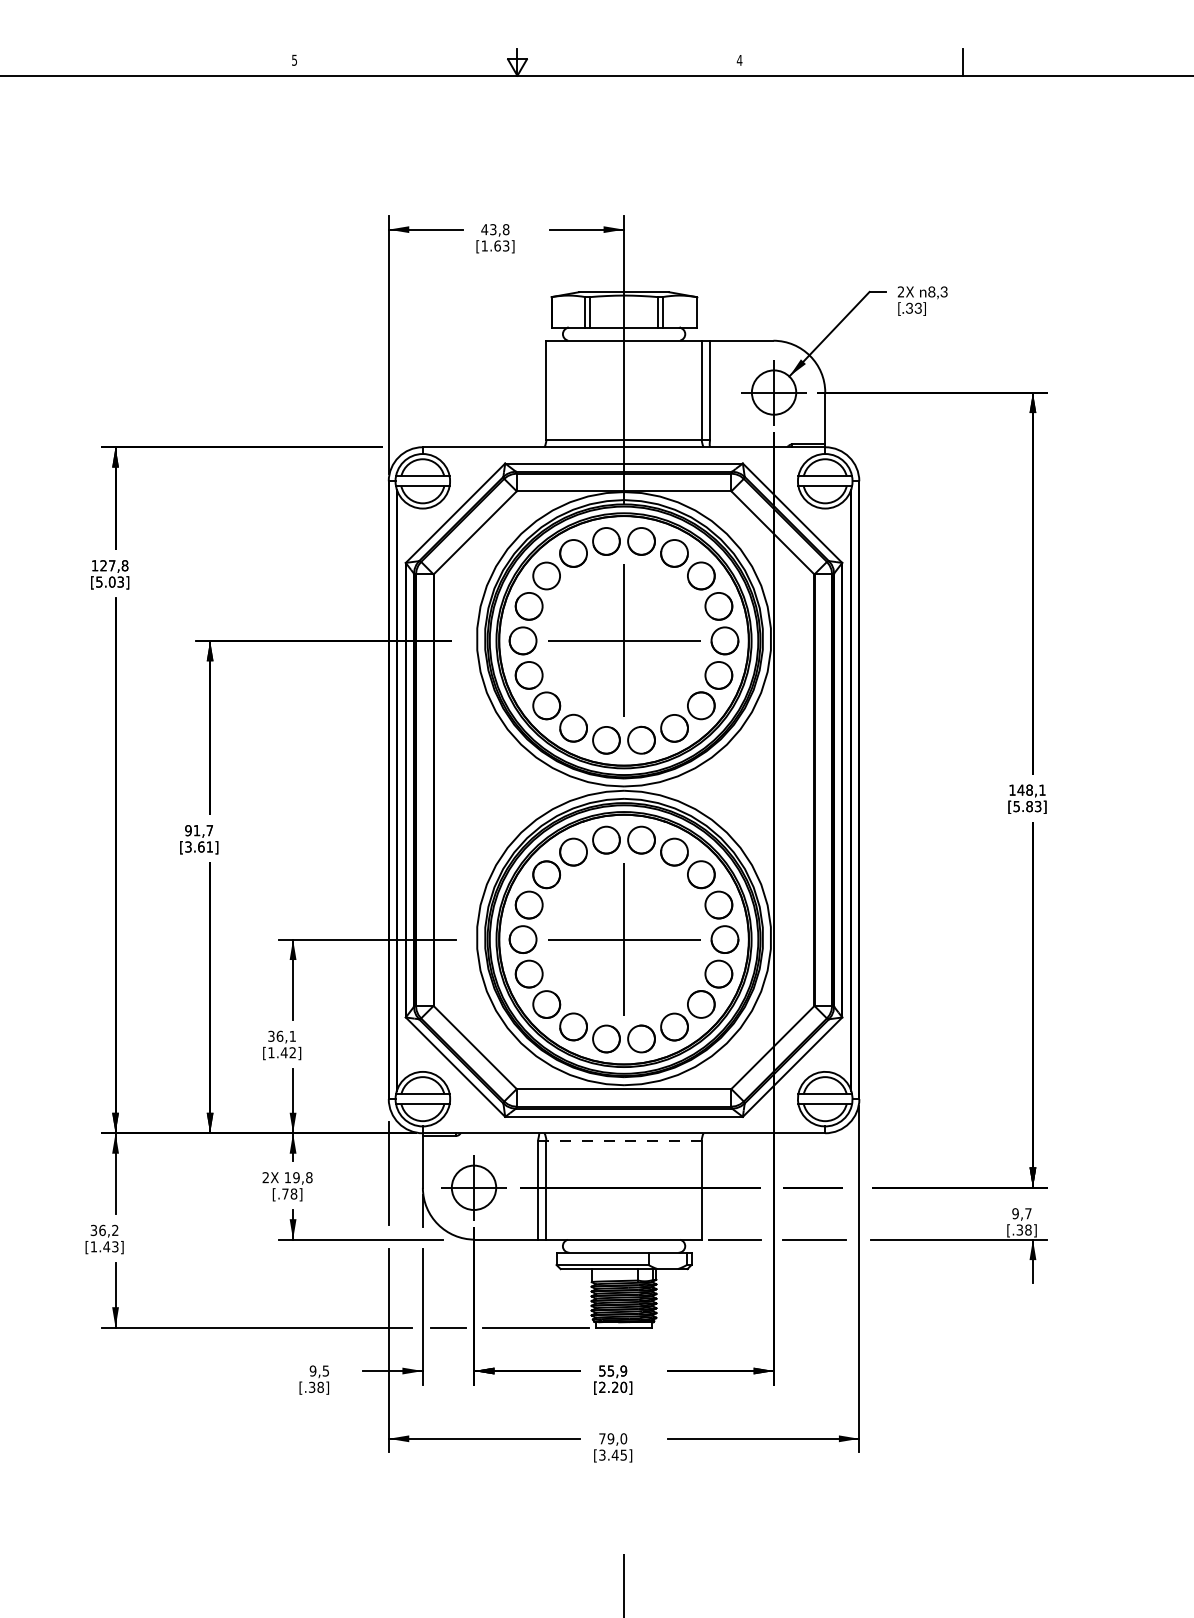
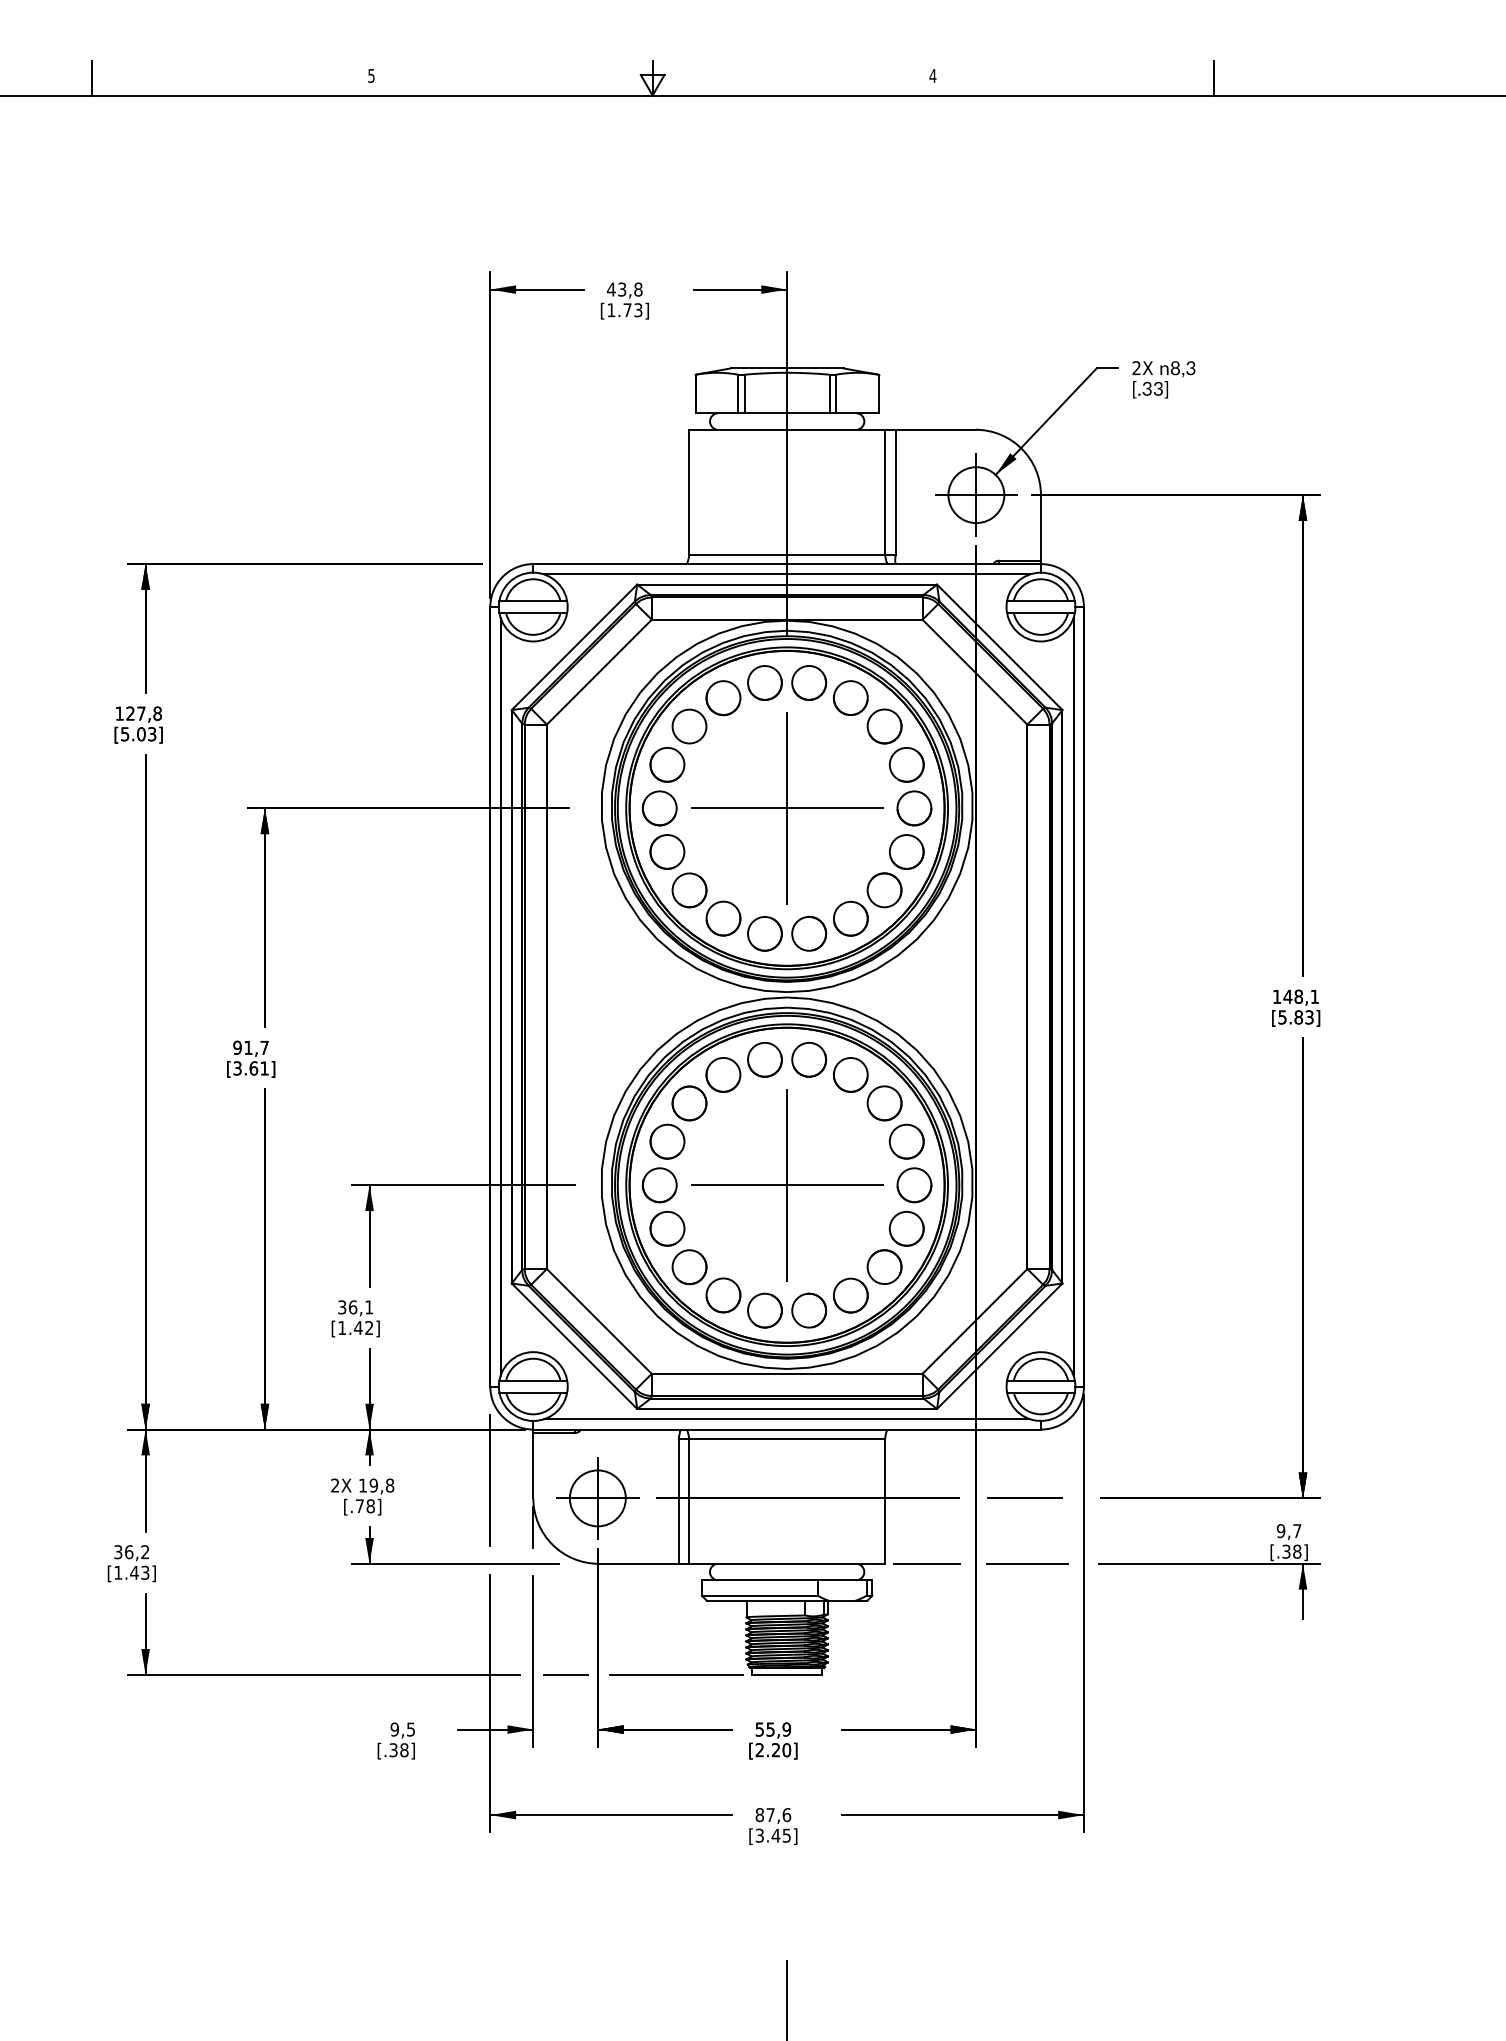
line: (72, 61) -> (91, 77), added
text: (497, 245) -> (627, 309), [1.63] -> [1.73]
line: (623, 455) -> (786, 574), added
line: (623, 1125) -> (786, 1419), added
line: (619, 1140) -> (781, 1438), dashed -> solid
text: (613, 1438) -> (773, 1814), 79,0 -> 87,6

